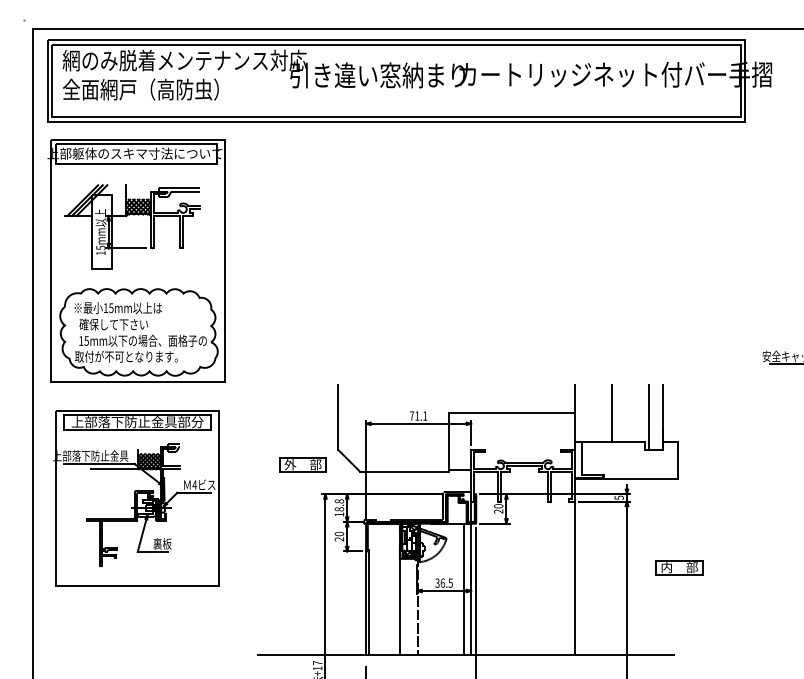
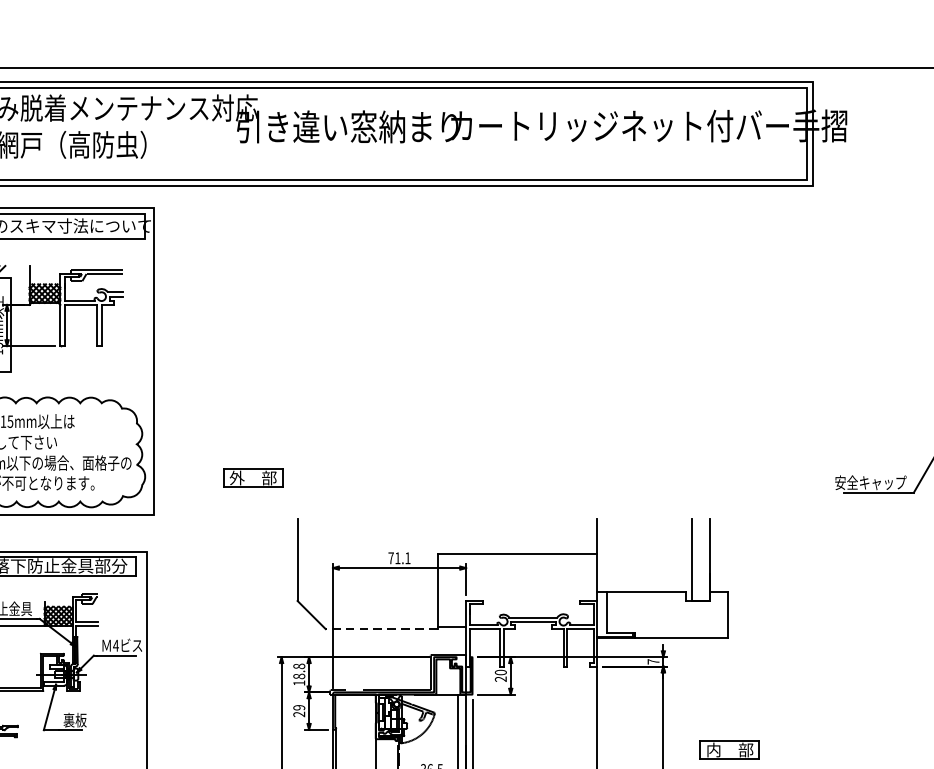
line: (611, 413) -> (643, 555), removed
part: (302, 464) -> (252, 477), moved
line: (404, 471) -> (381, 628), solid -> dashed
text: (618, 497) -> (652, 661), 5 -> 7
text: (339, 534) -> (299, 708), 20 -> 29

